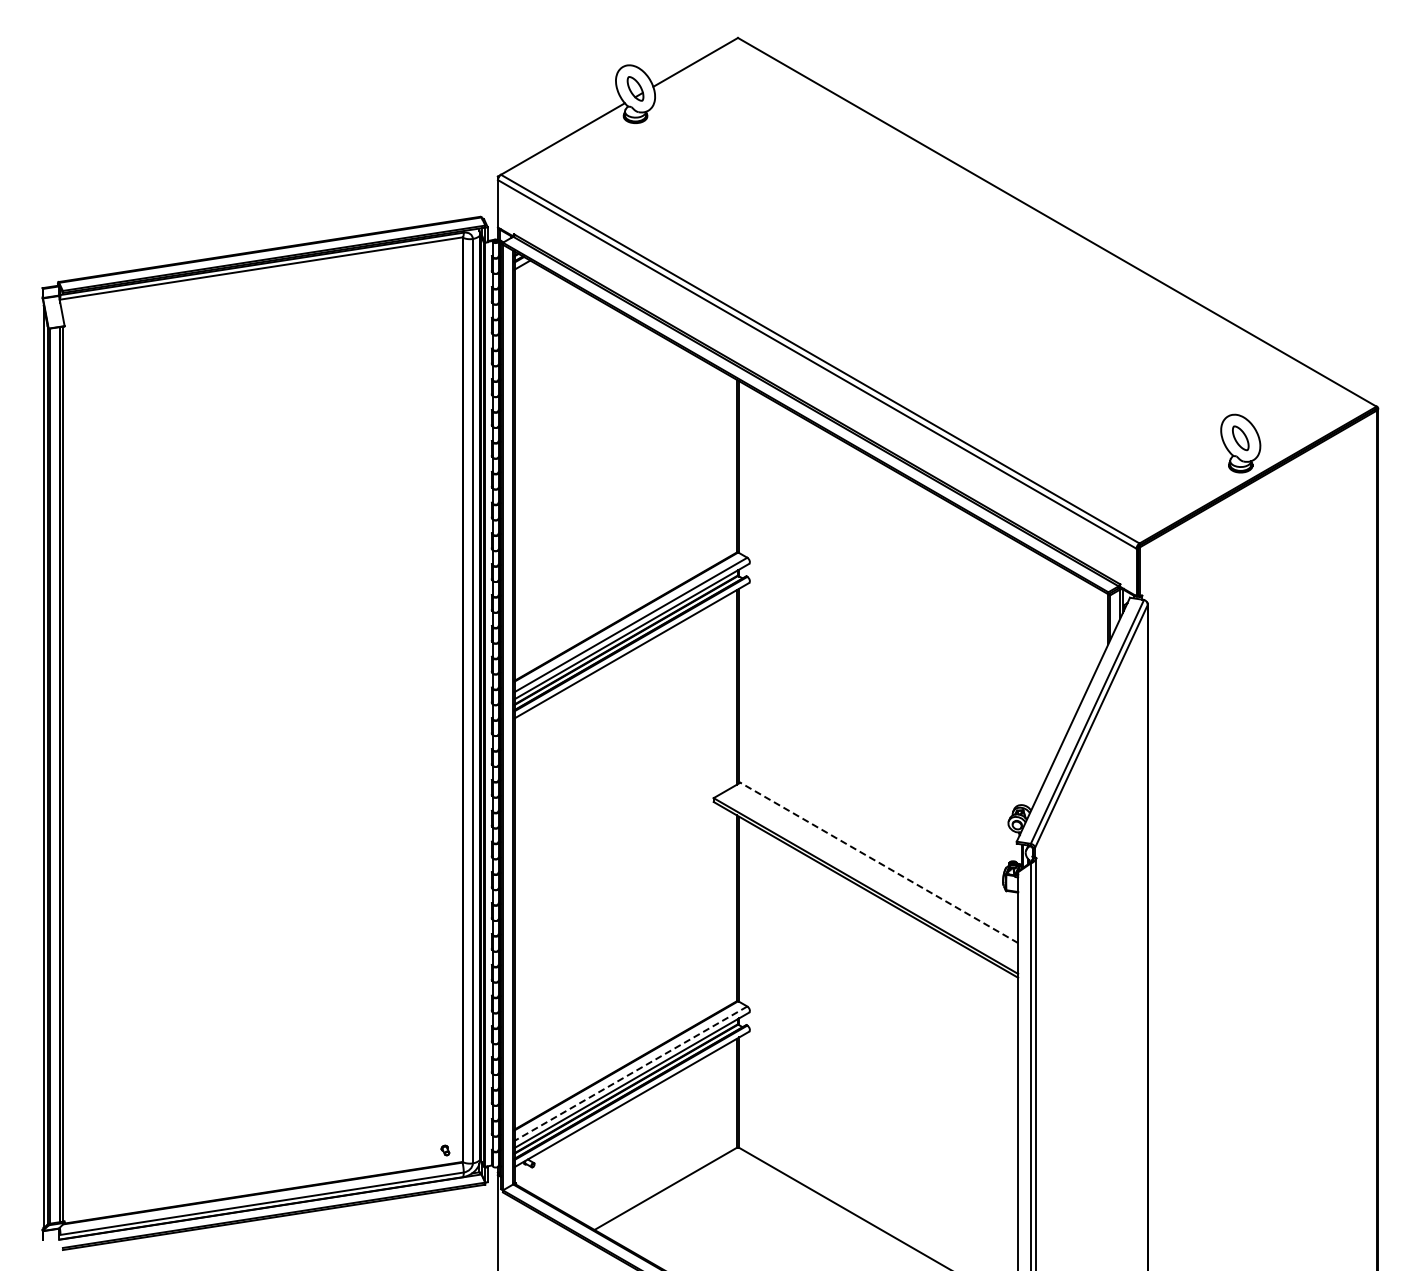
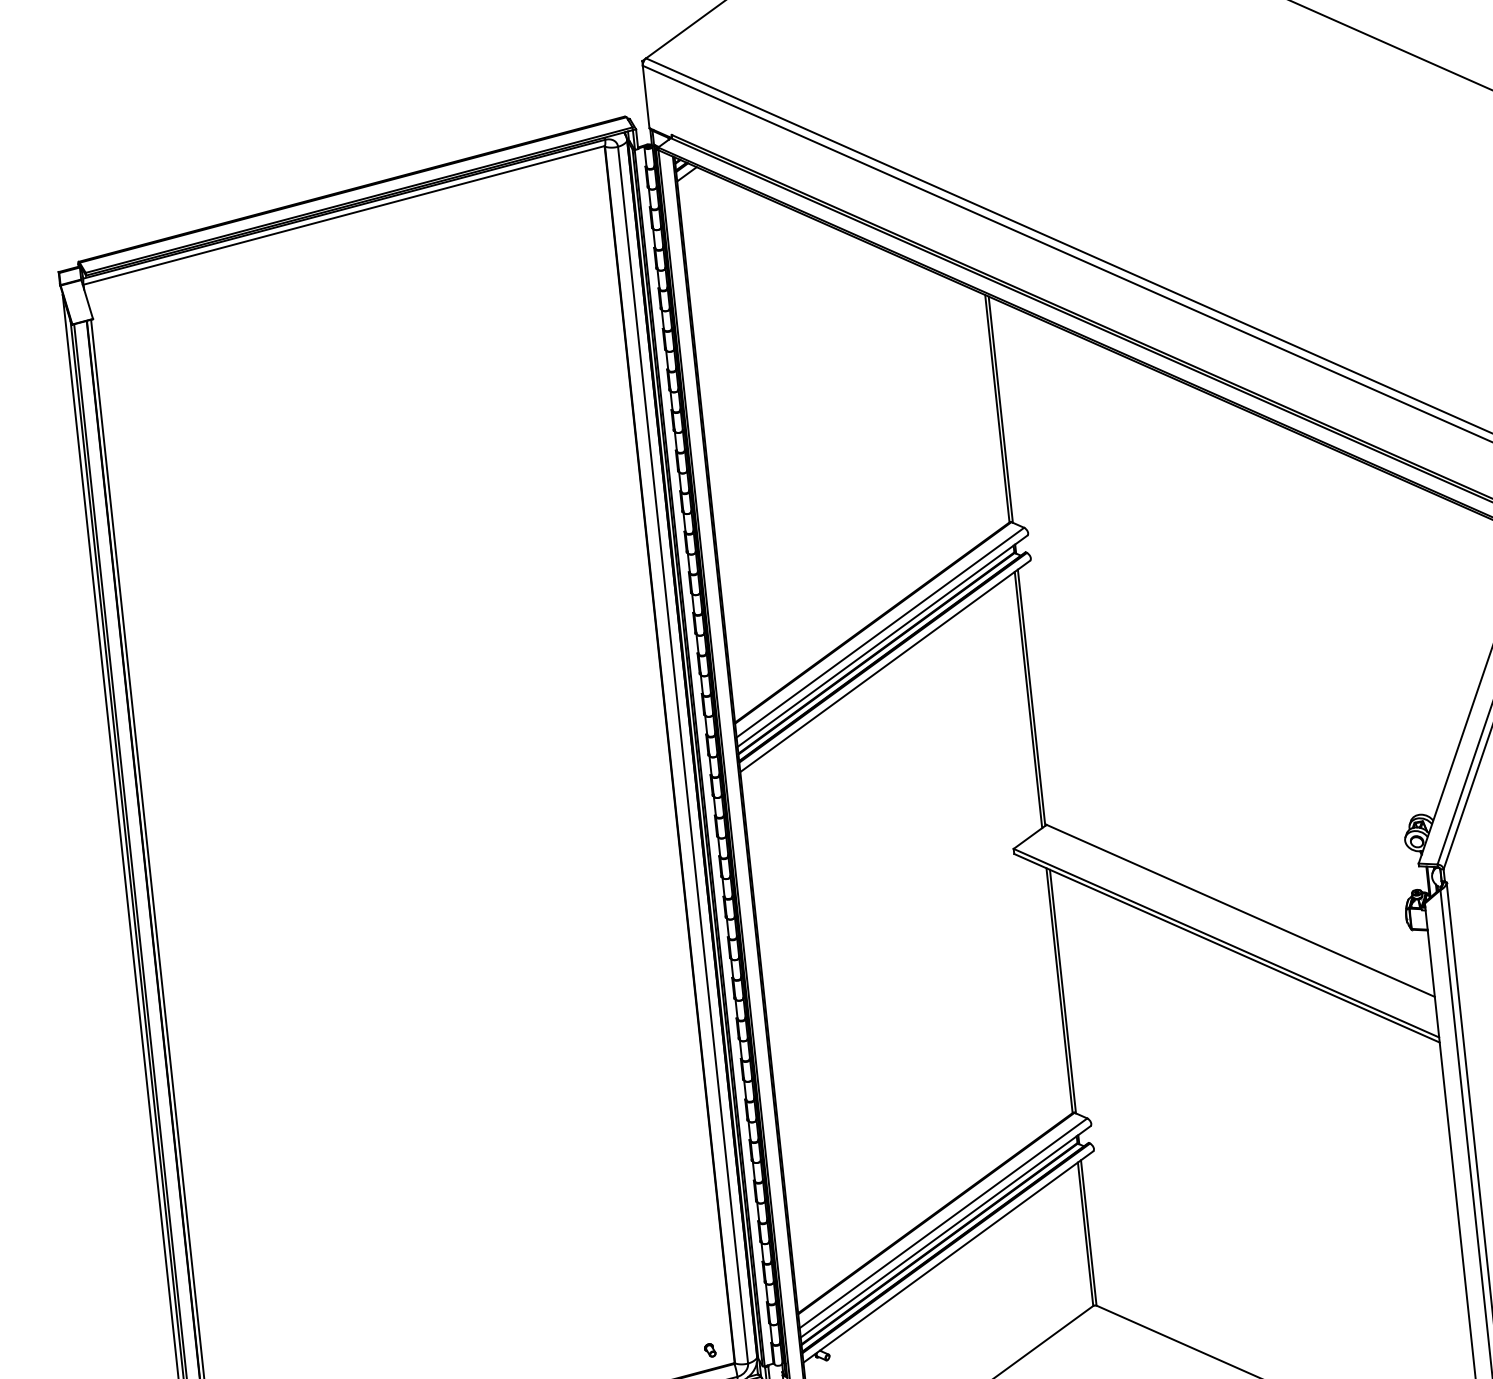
line: (878, 862) -> (1239, 910), dashed -> solid
line: (630, 1073) -> (942, 1223), dashed -> solid

